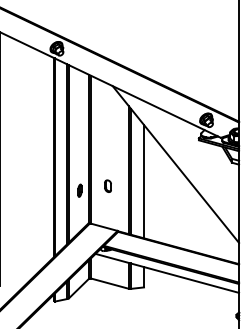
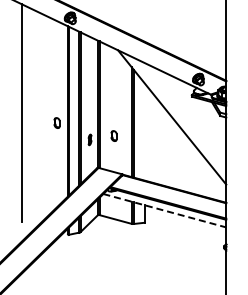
part: (40, 170) -> (56, 122), added
line: (143, 180) -> (144, 131), removed
line: (166, 273) -> (164, 210), solid -> dashed

